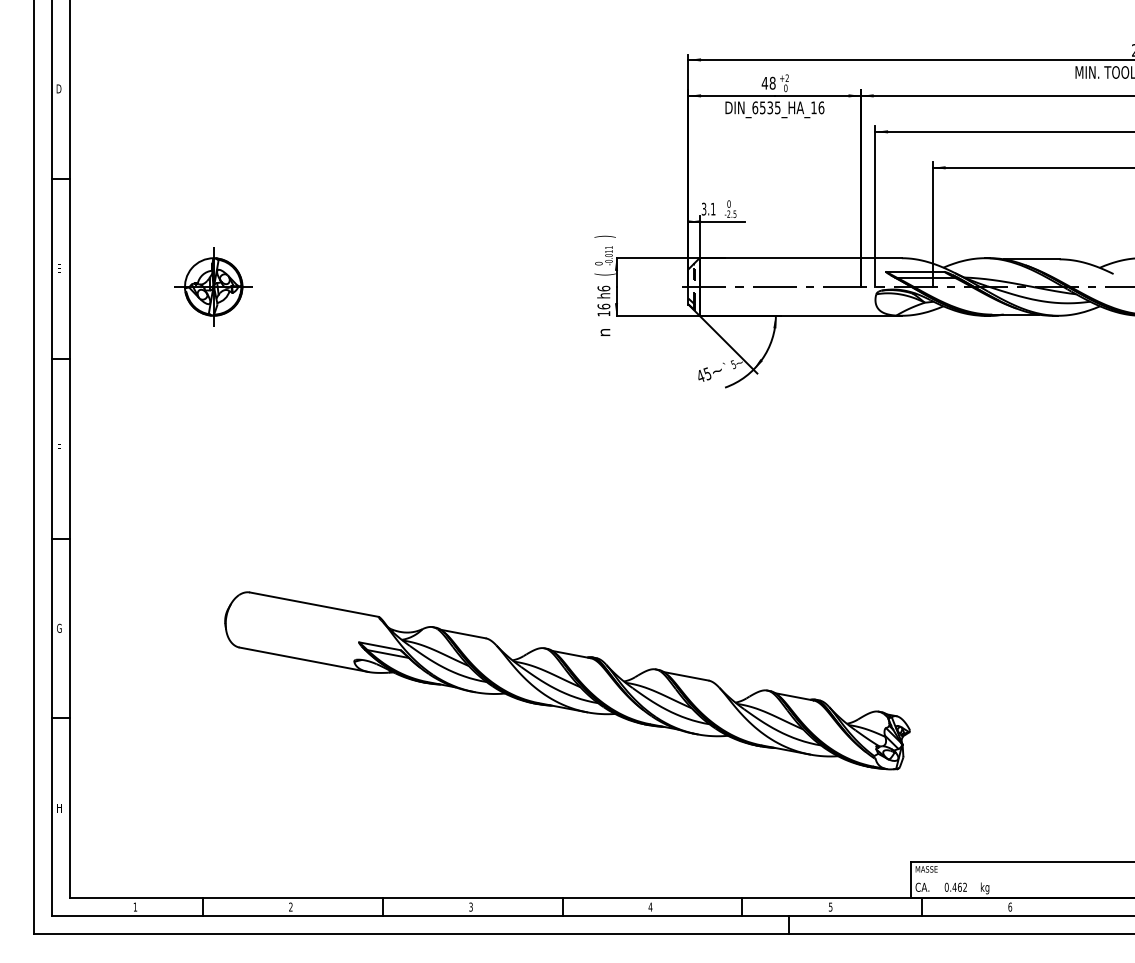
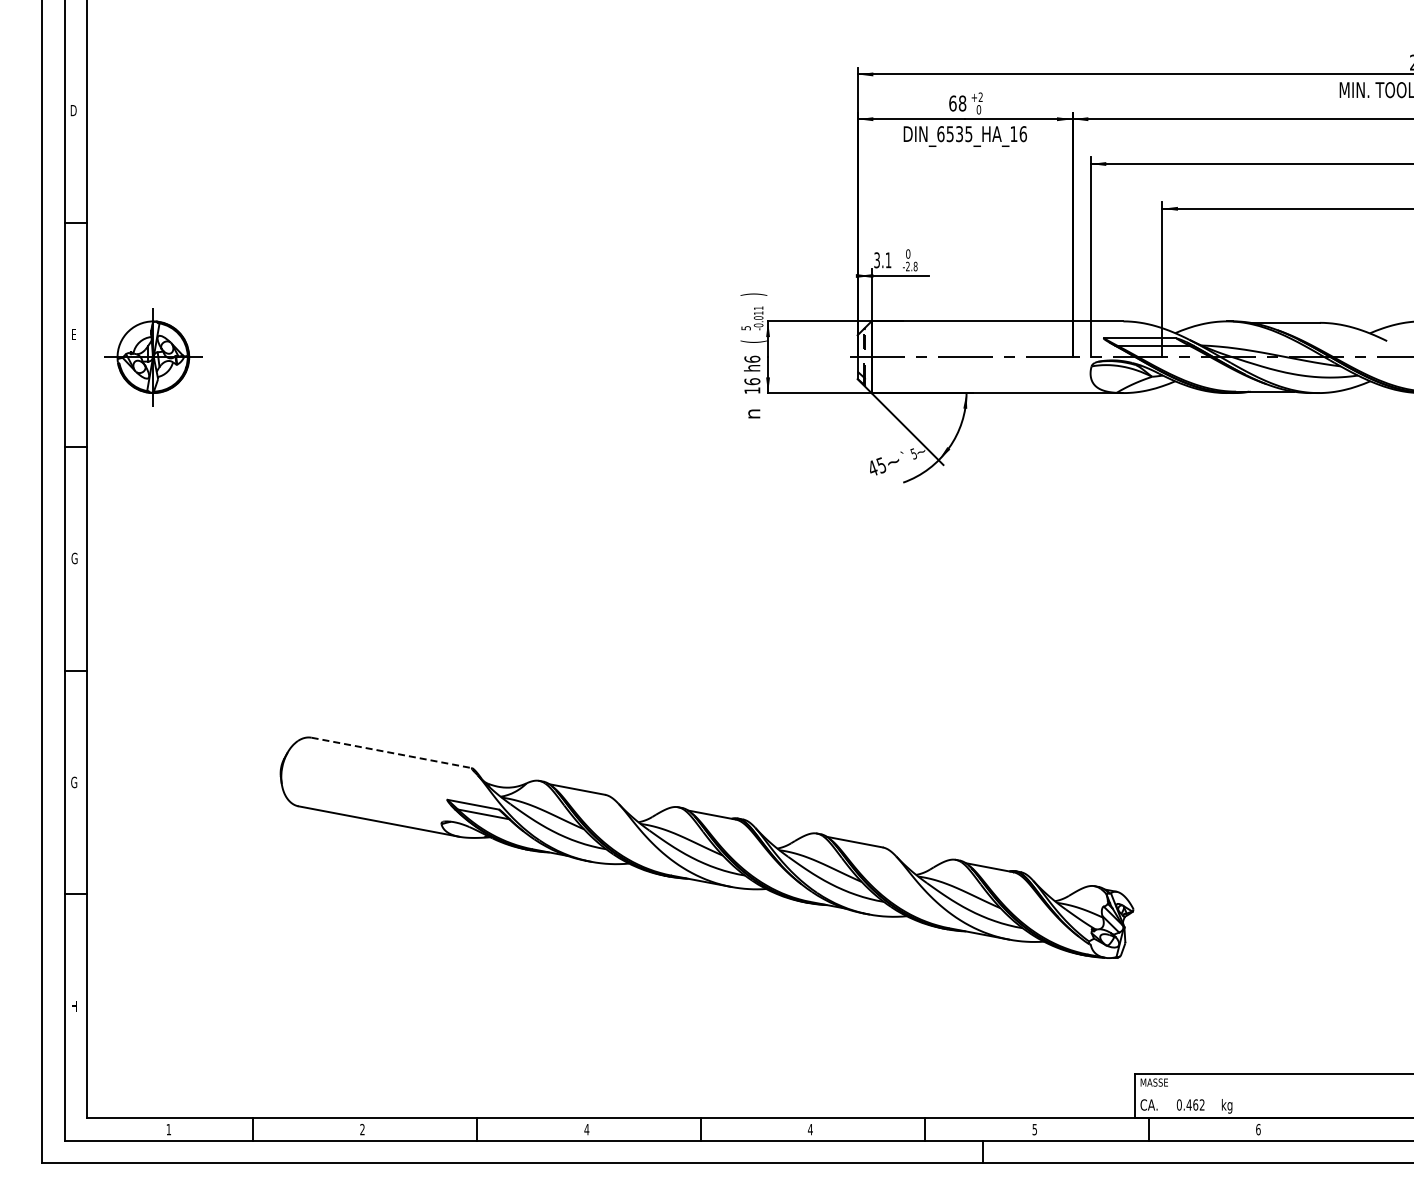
text: (764, 83) -> (952, 103), 48 -> 68
text: (734, 214) -> (915, 266), -2.5 -> -2.8
text: (598, 263) -> (745, 328), 0 -> 5
part: (213, 287) -> (153, 357), moved
text: (59, 448) -> (74, 558), F -> G
line: (314, 604) -> (391, 752), solid -> dashed
text: (470, 907) -> (586, 1129), 3 -> 4

